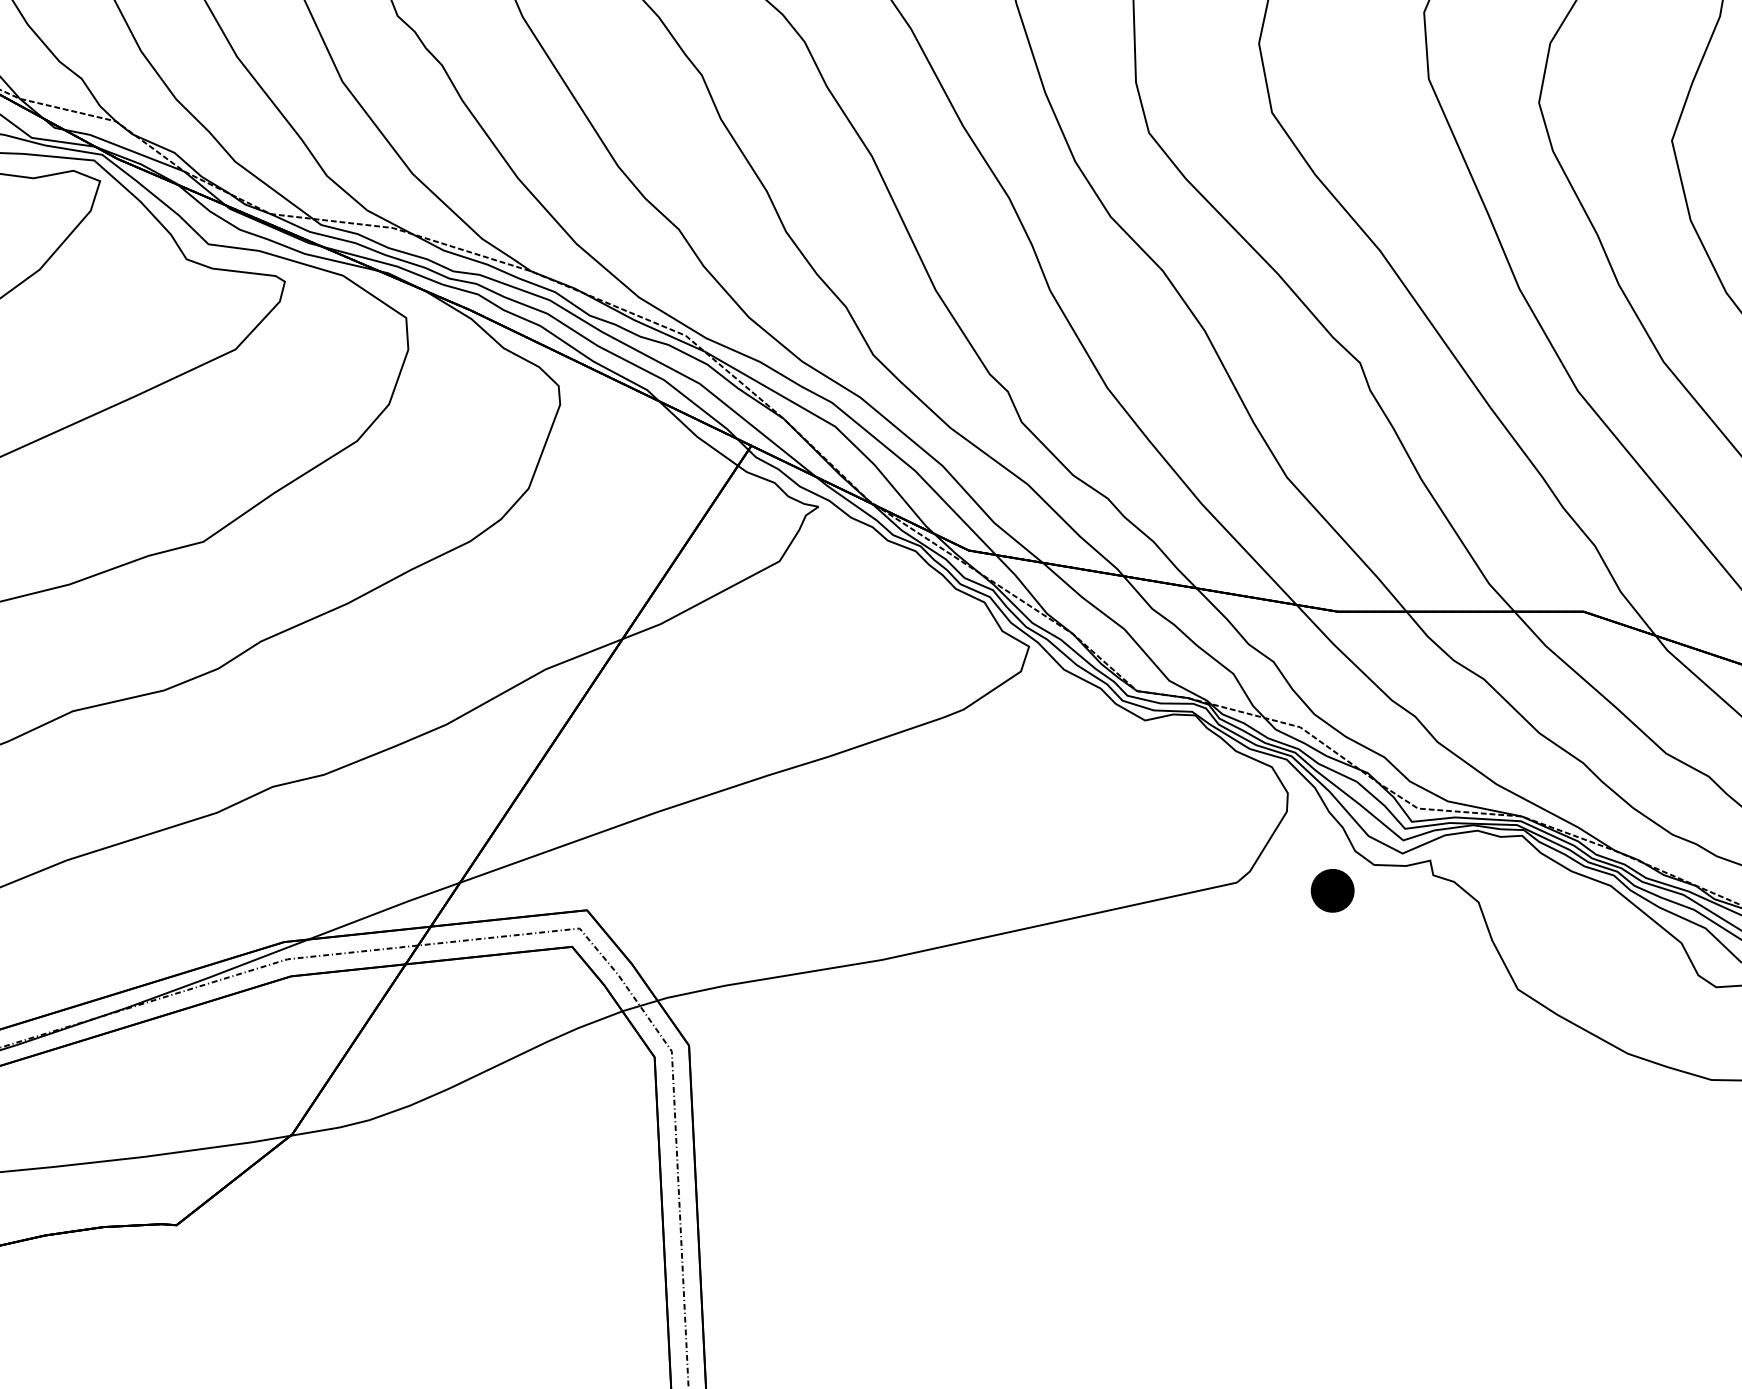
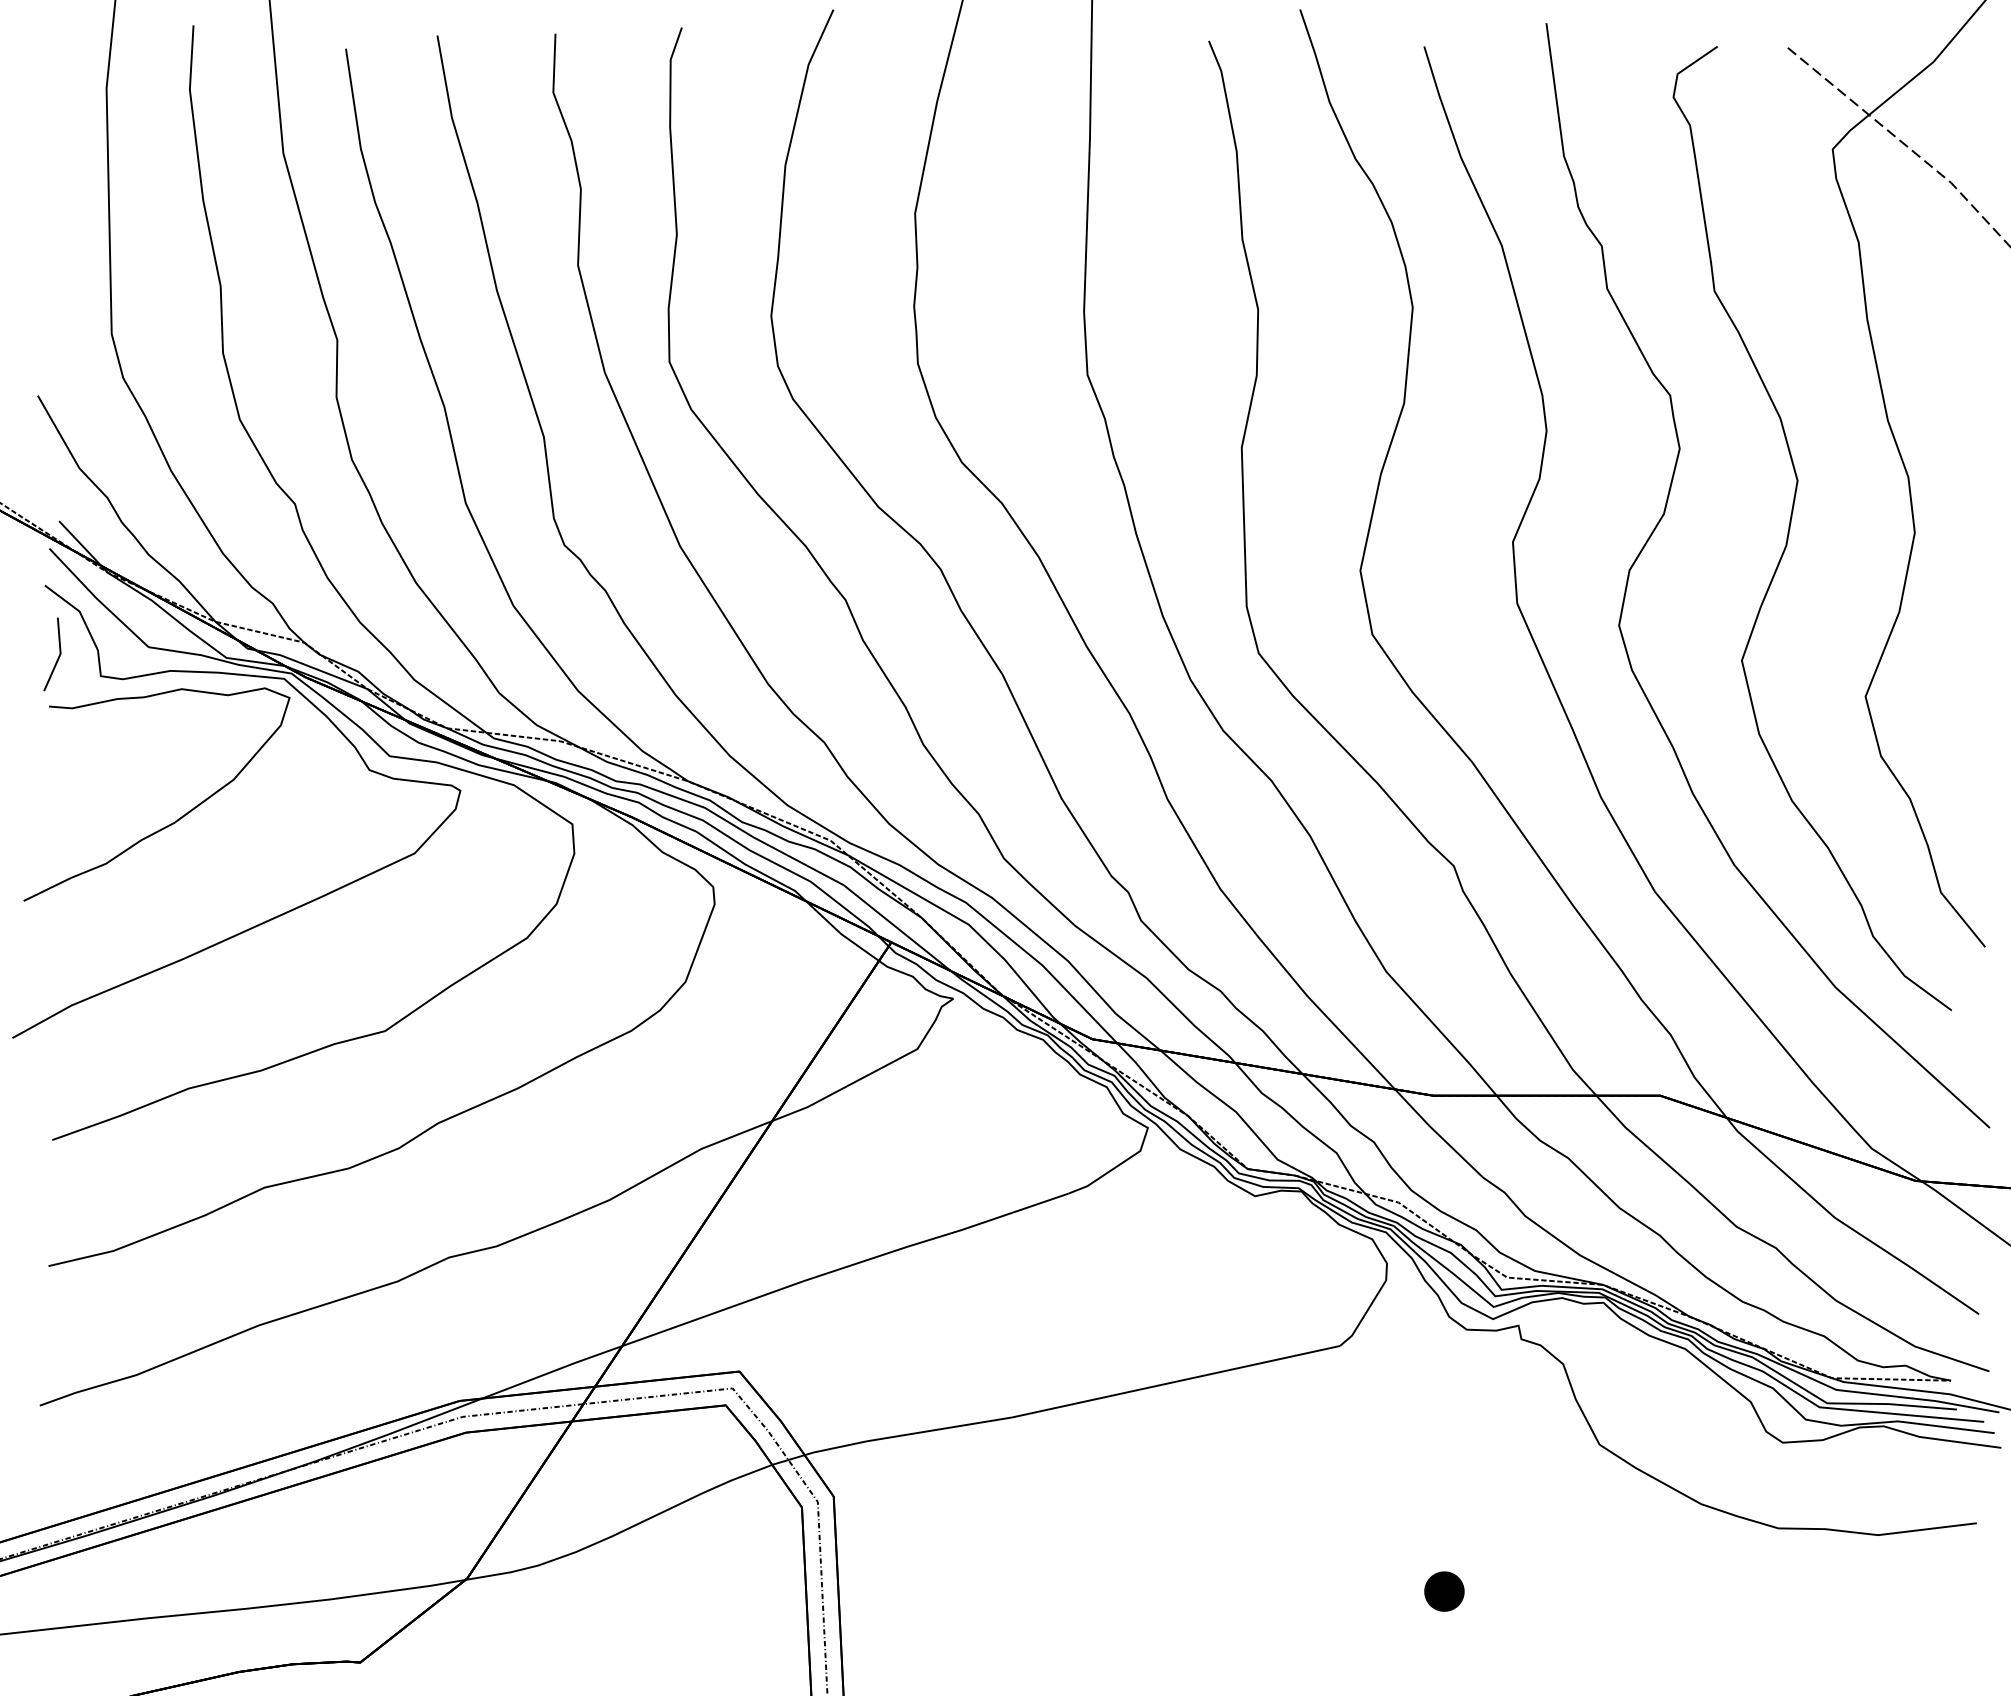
part: (1332, 890) -> (1444, 1591), moved

